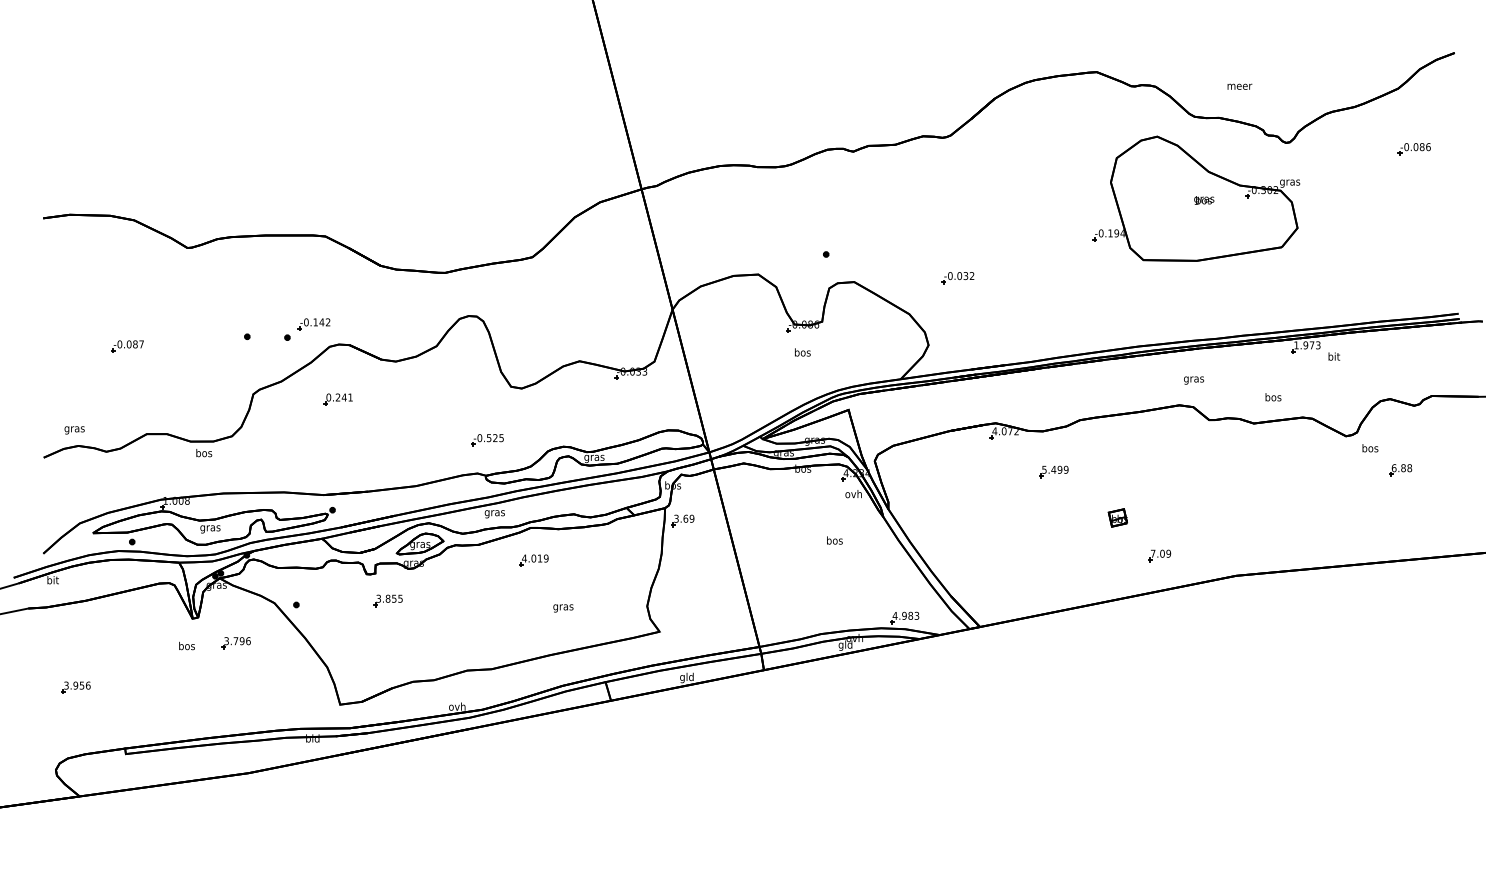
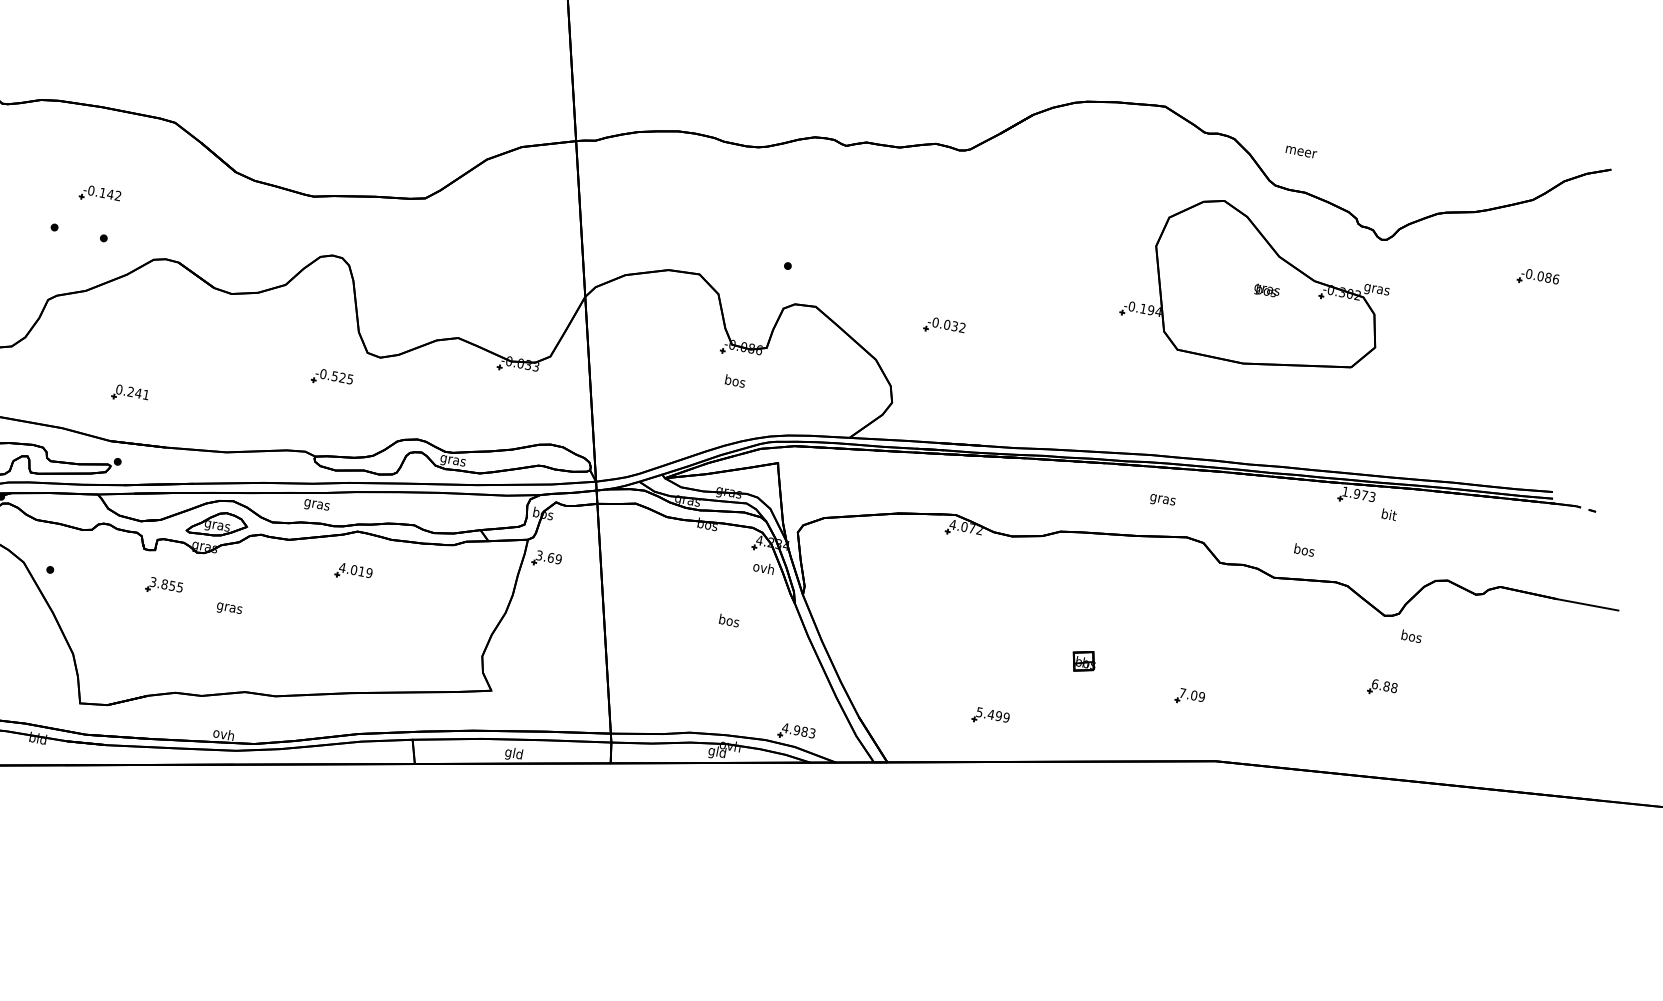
text: (1239, 86) -> (1300, 151), moved
part: (313, 324) -> (99, 195), moved
text: (1194, 380) -> (1163, 500), moved
part: (337, 399) -> (129, 394), moved
part: (487, 440) -> (332, 378), moved
part: (1400, 470) -> (1382, 688), moved
part: (1053, 471) -> (990, 716), moved
part: (1159, 555) -> (1190, 696), moved
text: (563, 608) -> (229, 609), moved

